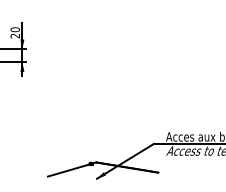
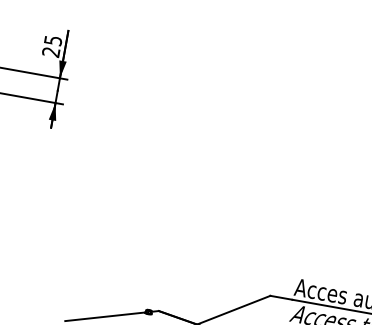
text: (15, 29) -> (53, 40), 20 -> 25

